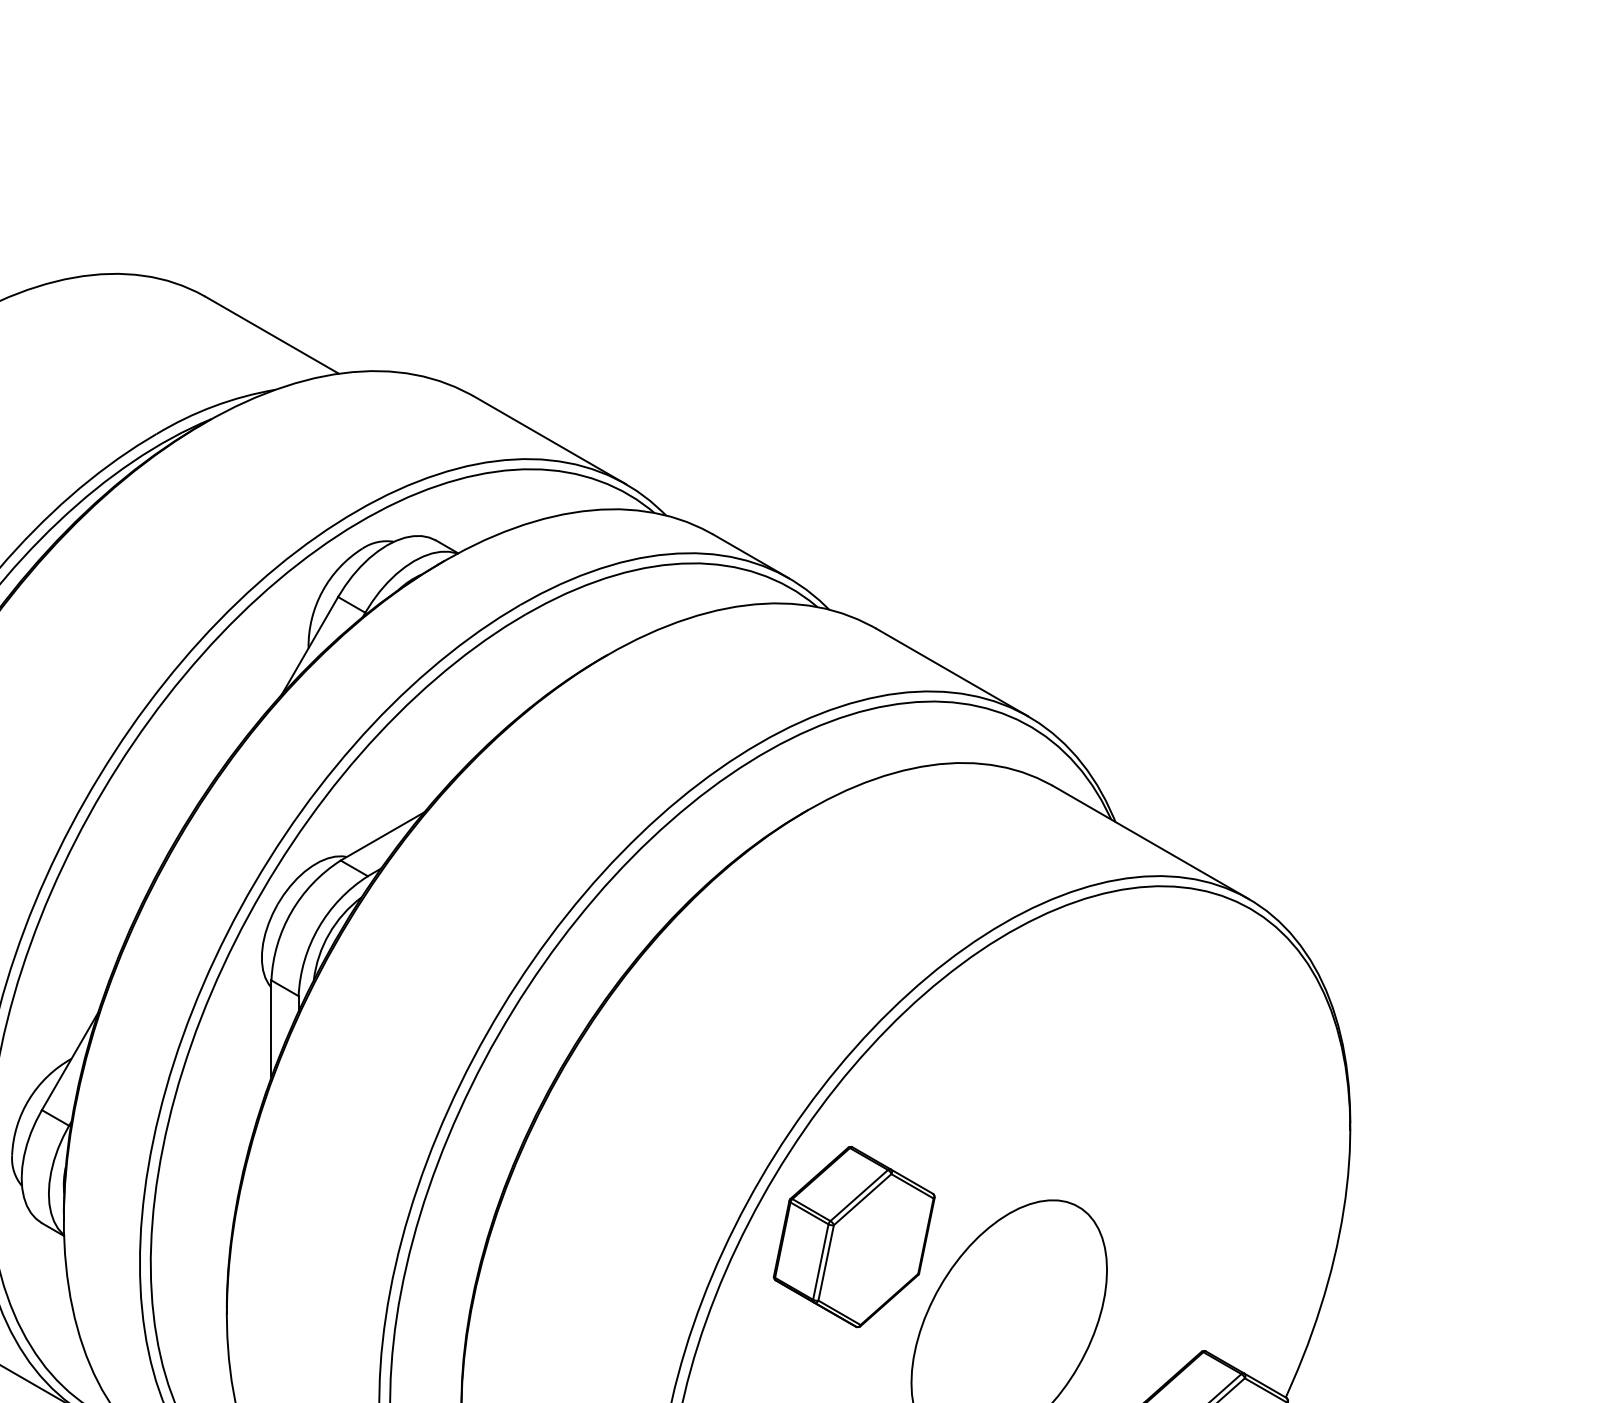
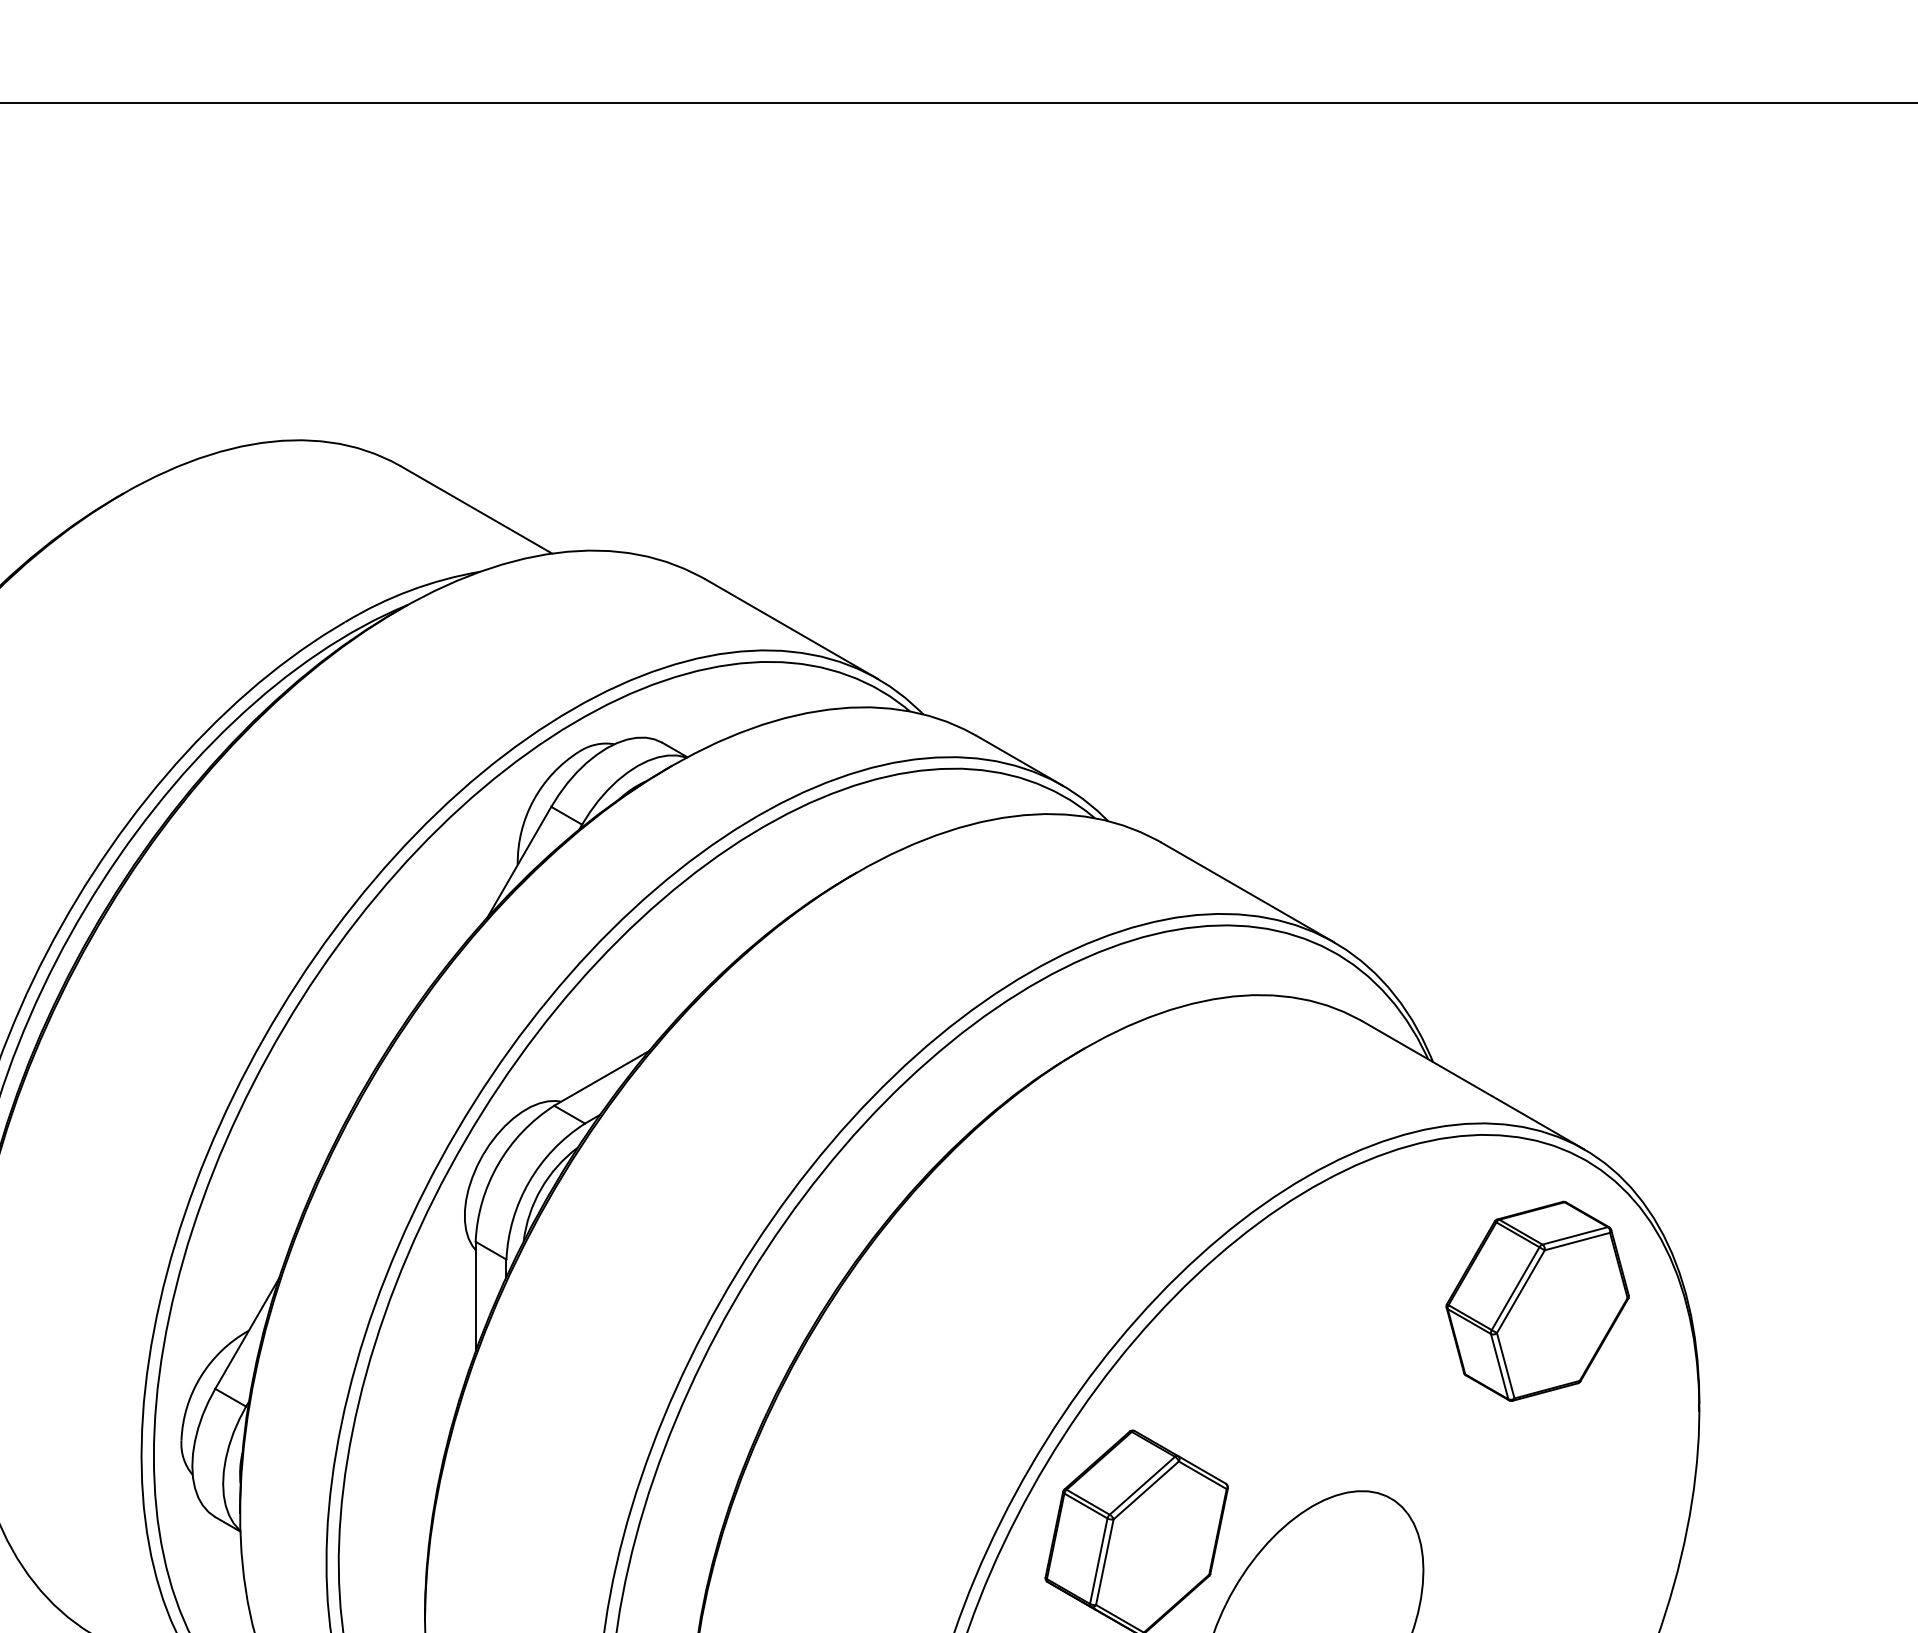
part: (1207, 1032) -> (1537, 1300), added

